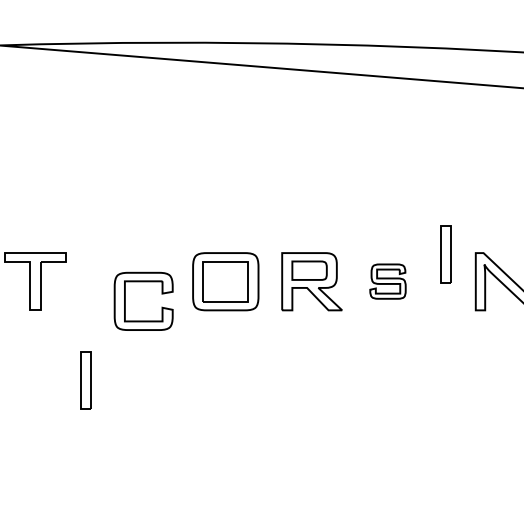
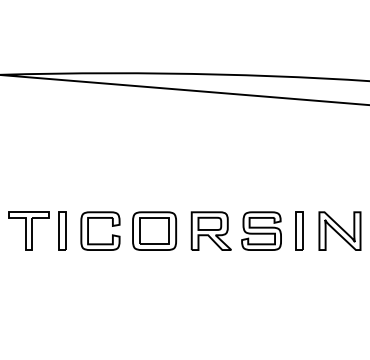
part: (445, 253) -> (299, 230), moved
part: (387, 280) -> (261, 230), size x1.67
part: (143, 282) -> (100, 218), moved
part: (86, 379) -> (62, 230), moved

